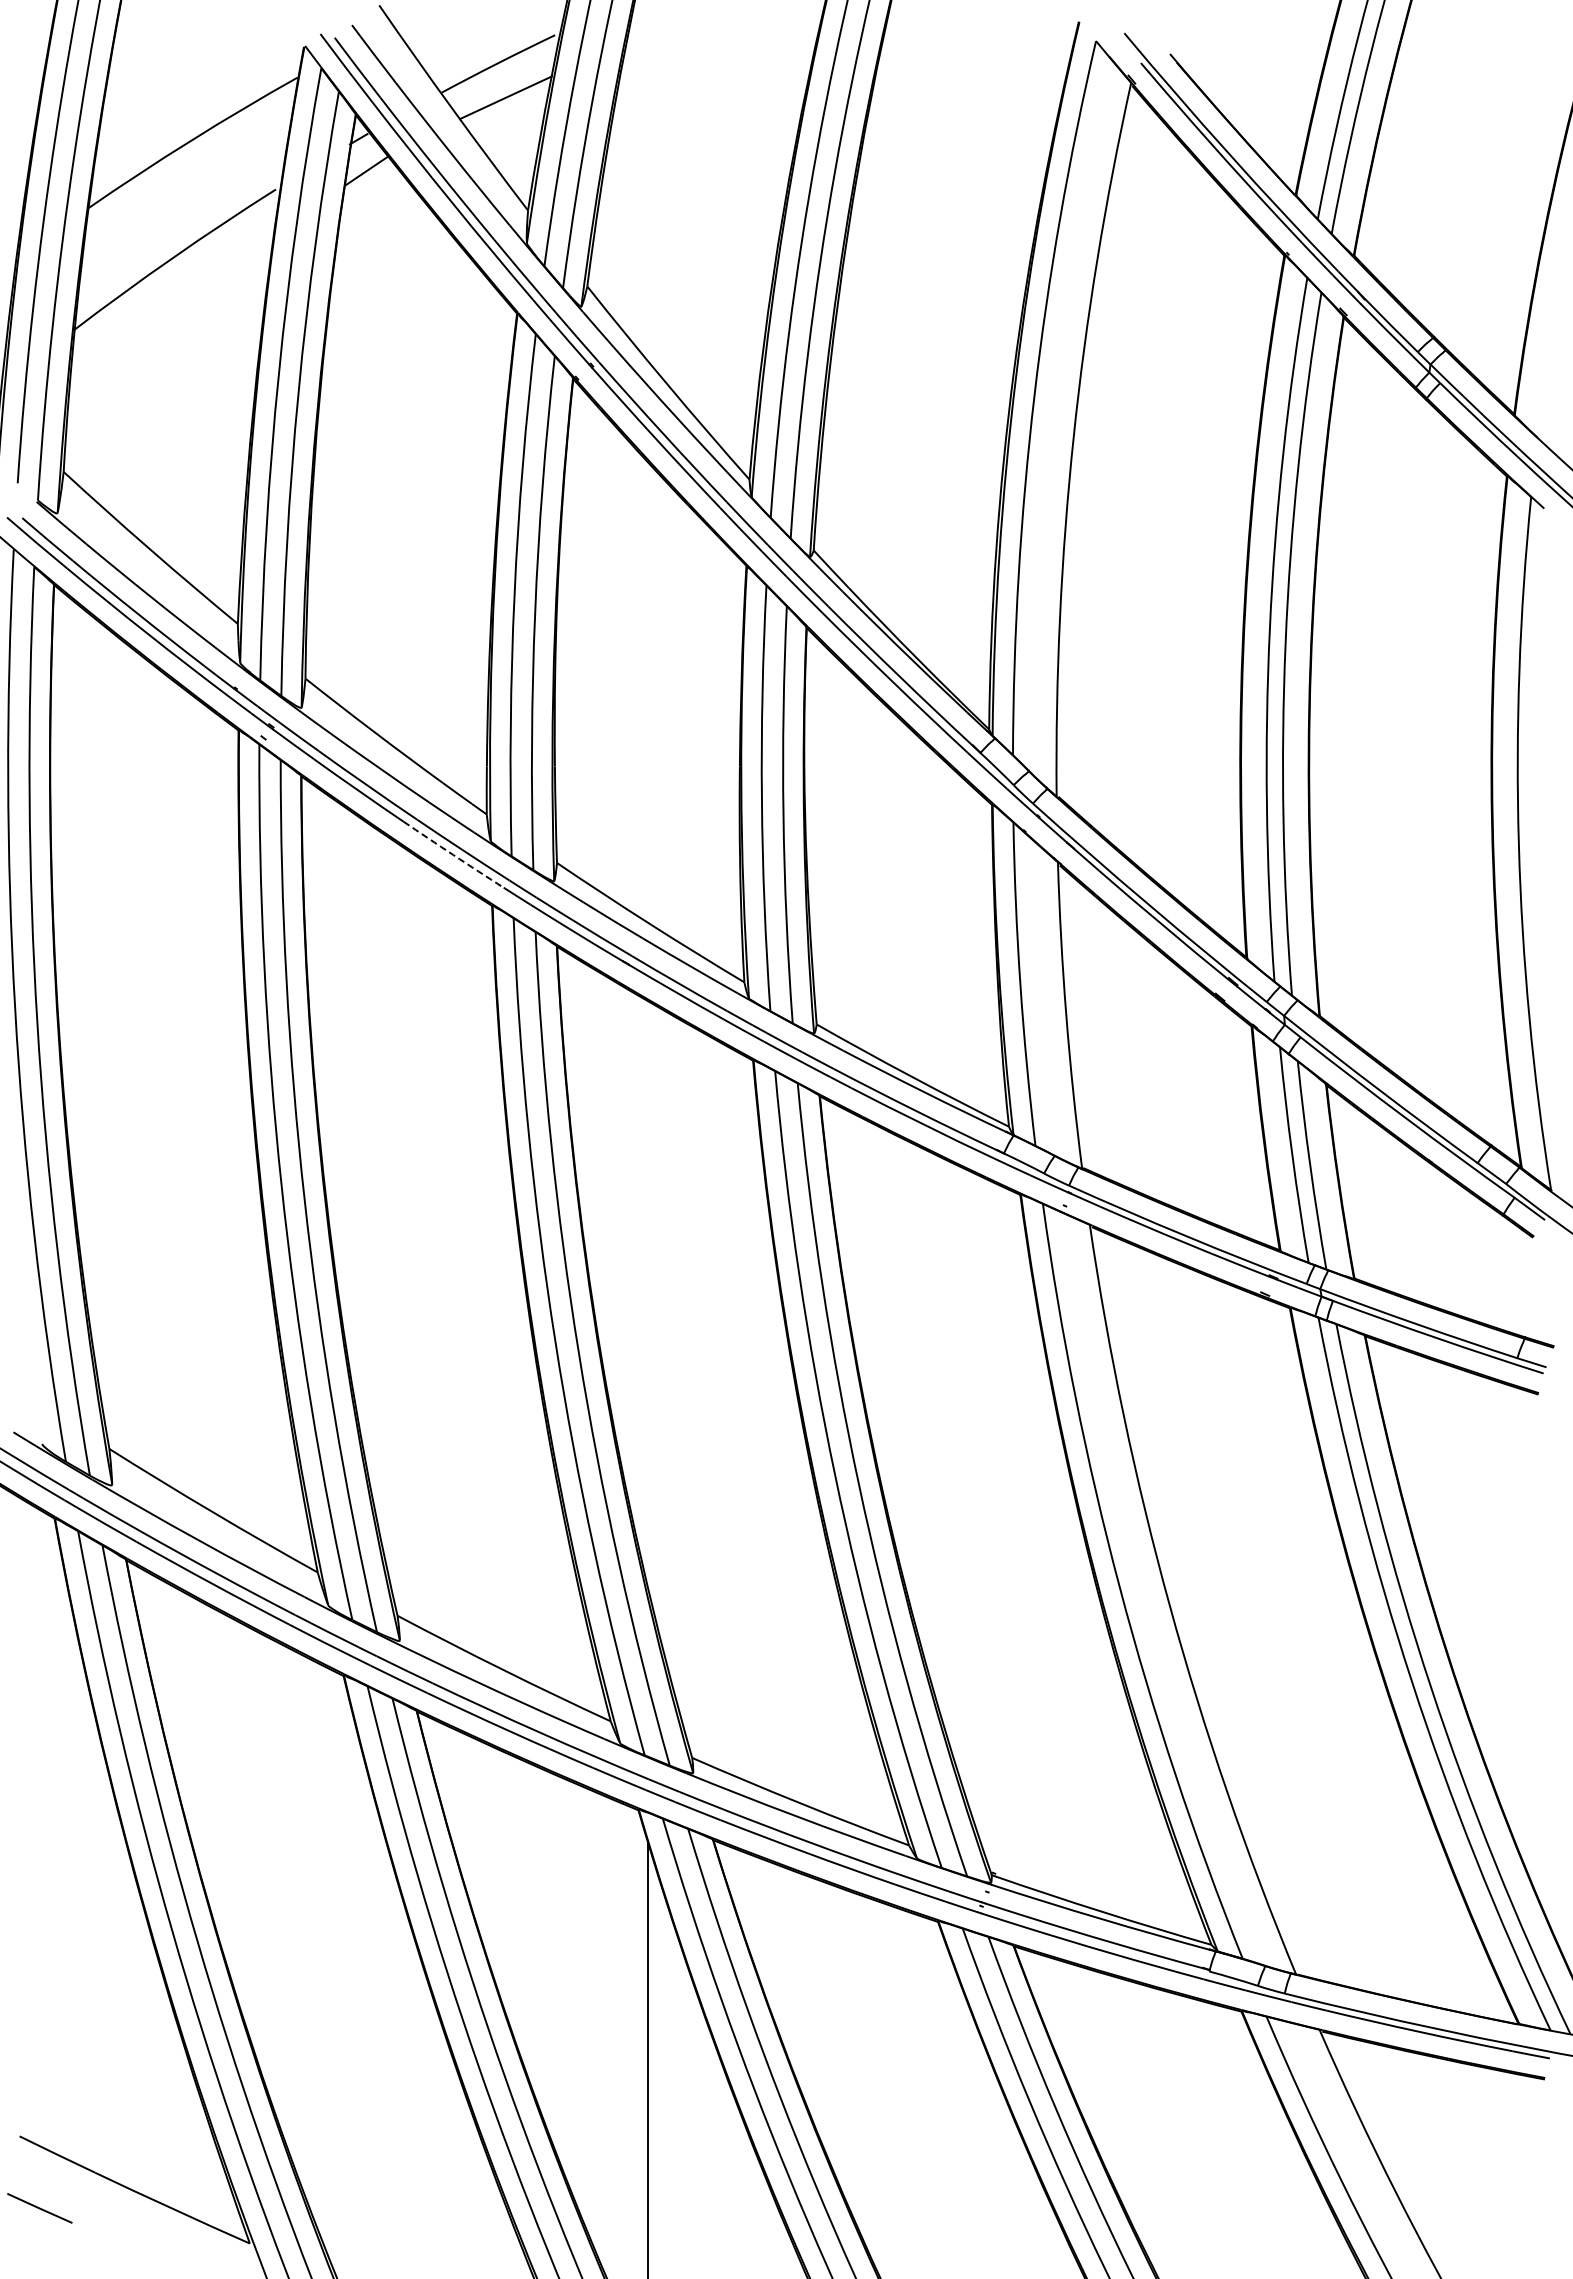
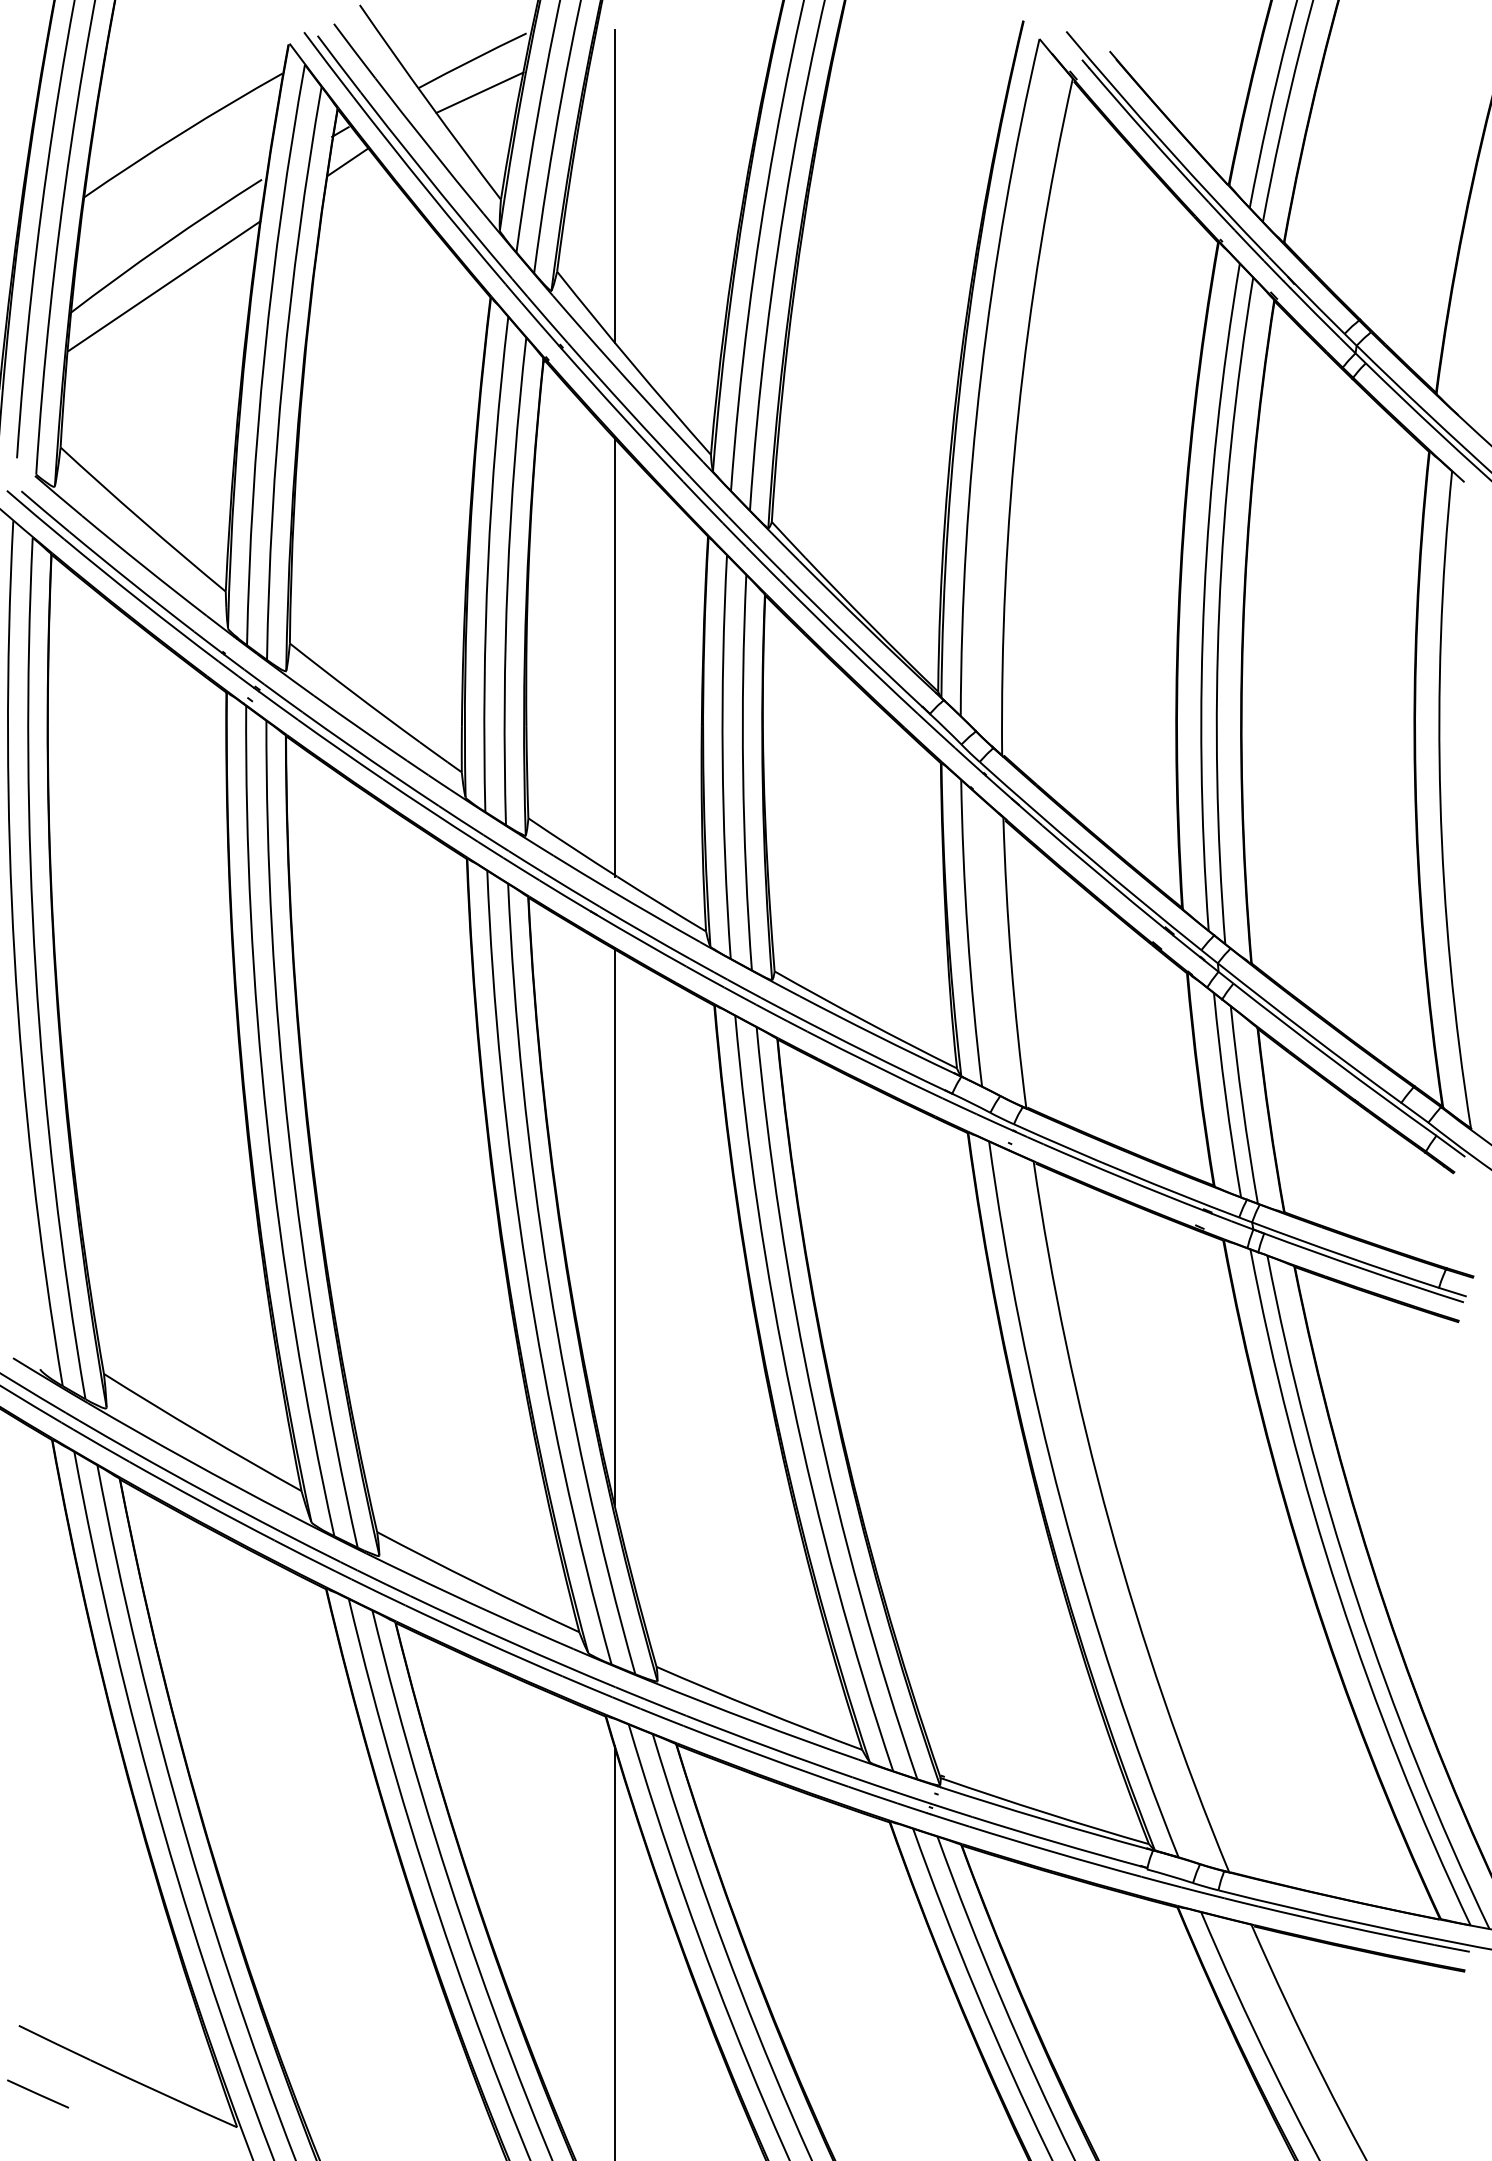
line: (648, 196) -> (615, 186), added
line: (173, 301) -> (164, 285), added
line: (648, 693) -> (615, 657), added
arc: (453, 855) -> (430, 811), dashed -> solid
line: (648, 1293) -> (615, 1226), added

